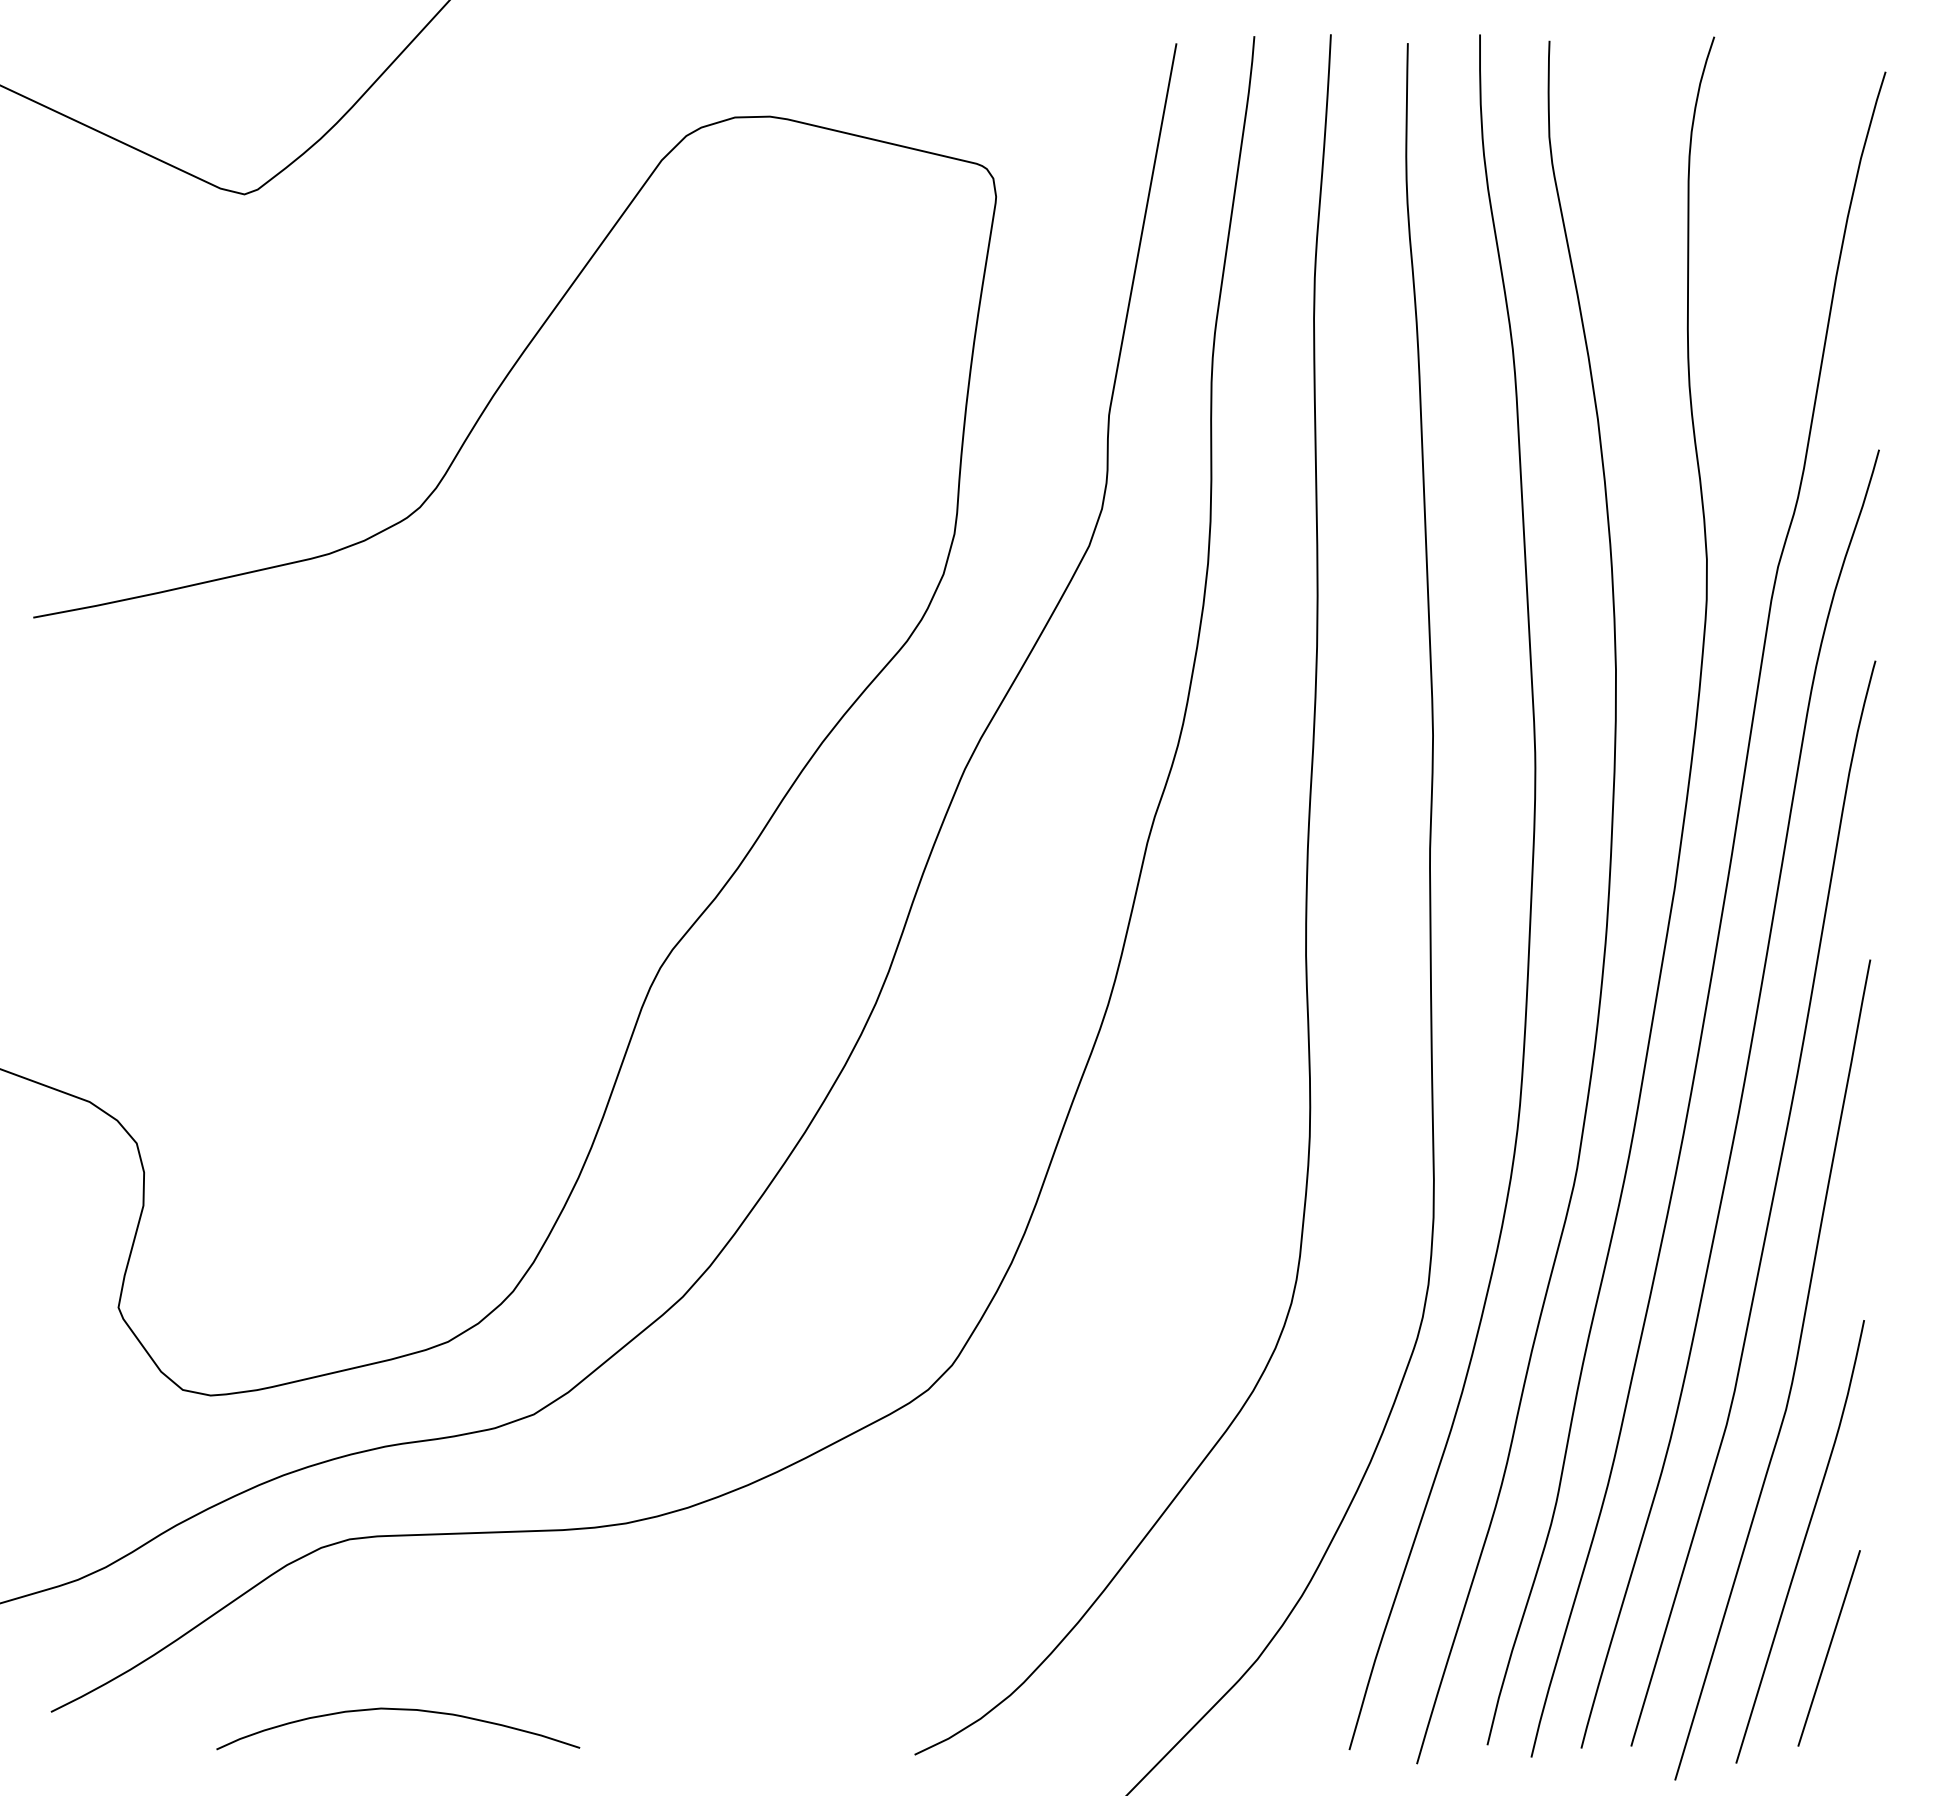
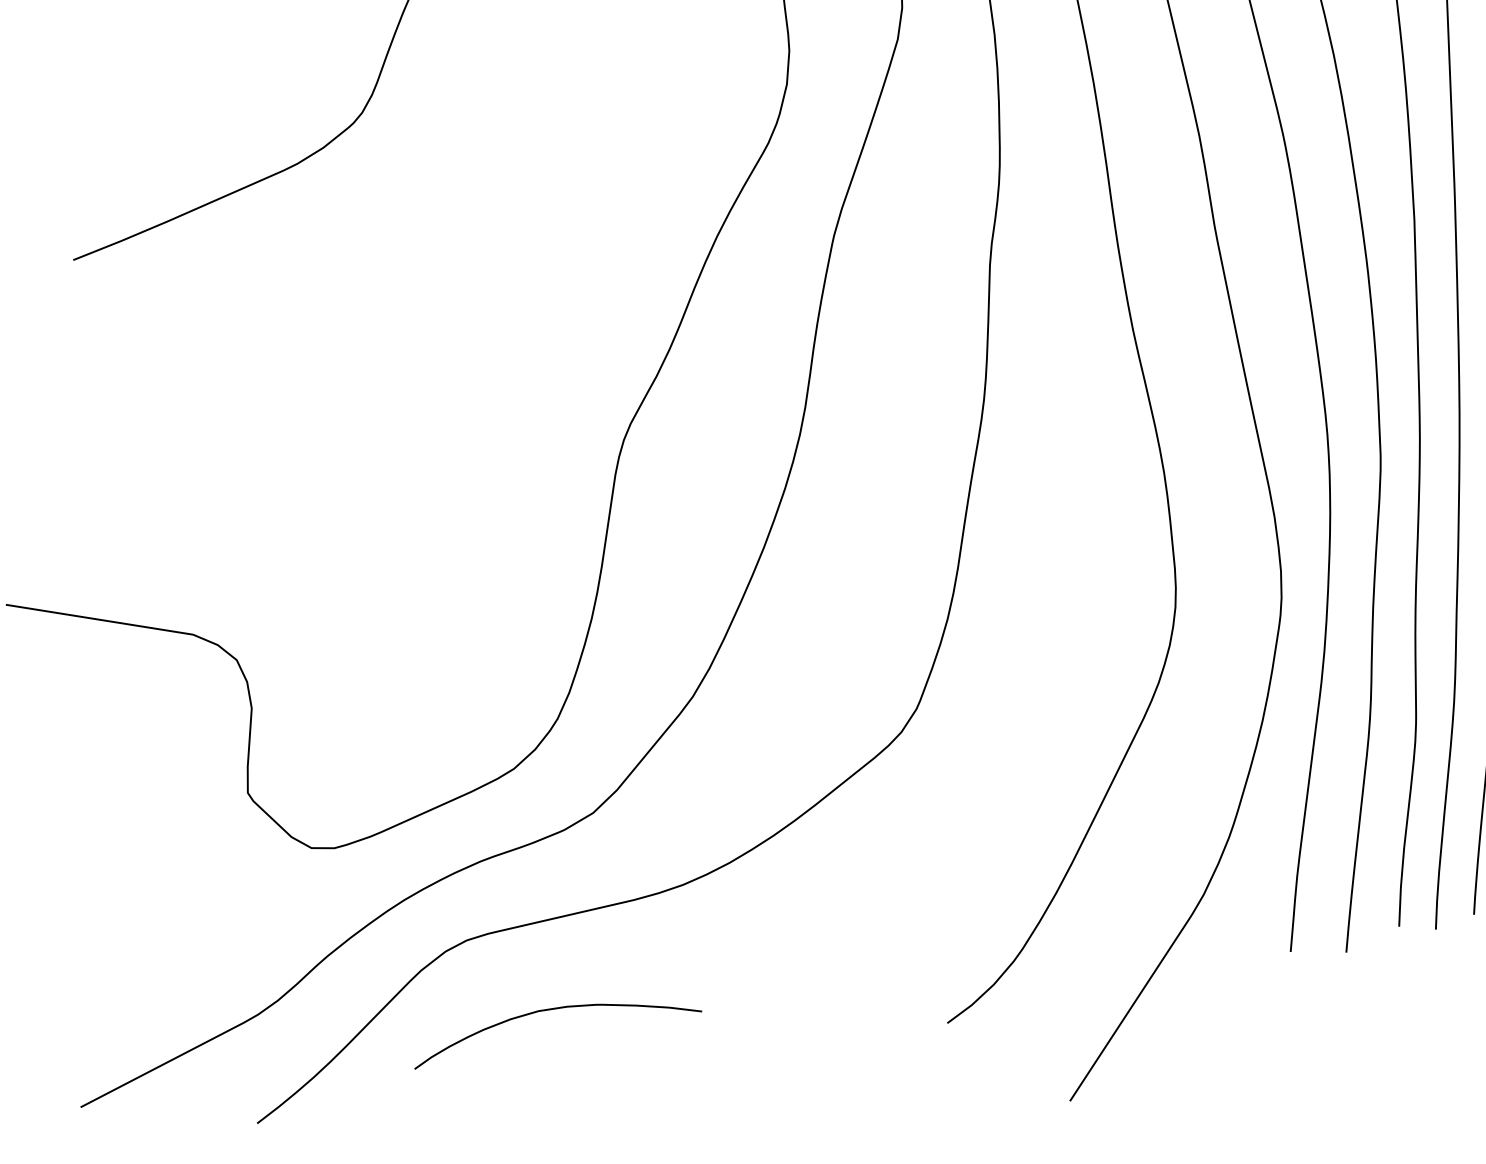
curve: (398, 1710) -> (552, 1010), moved

